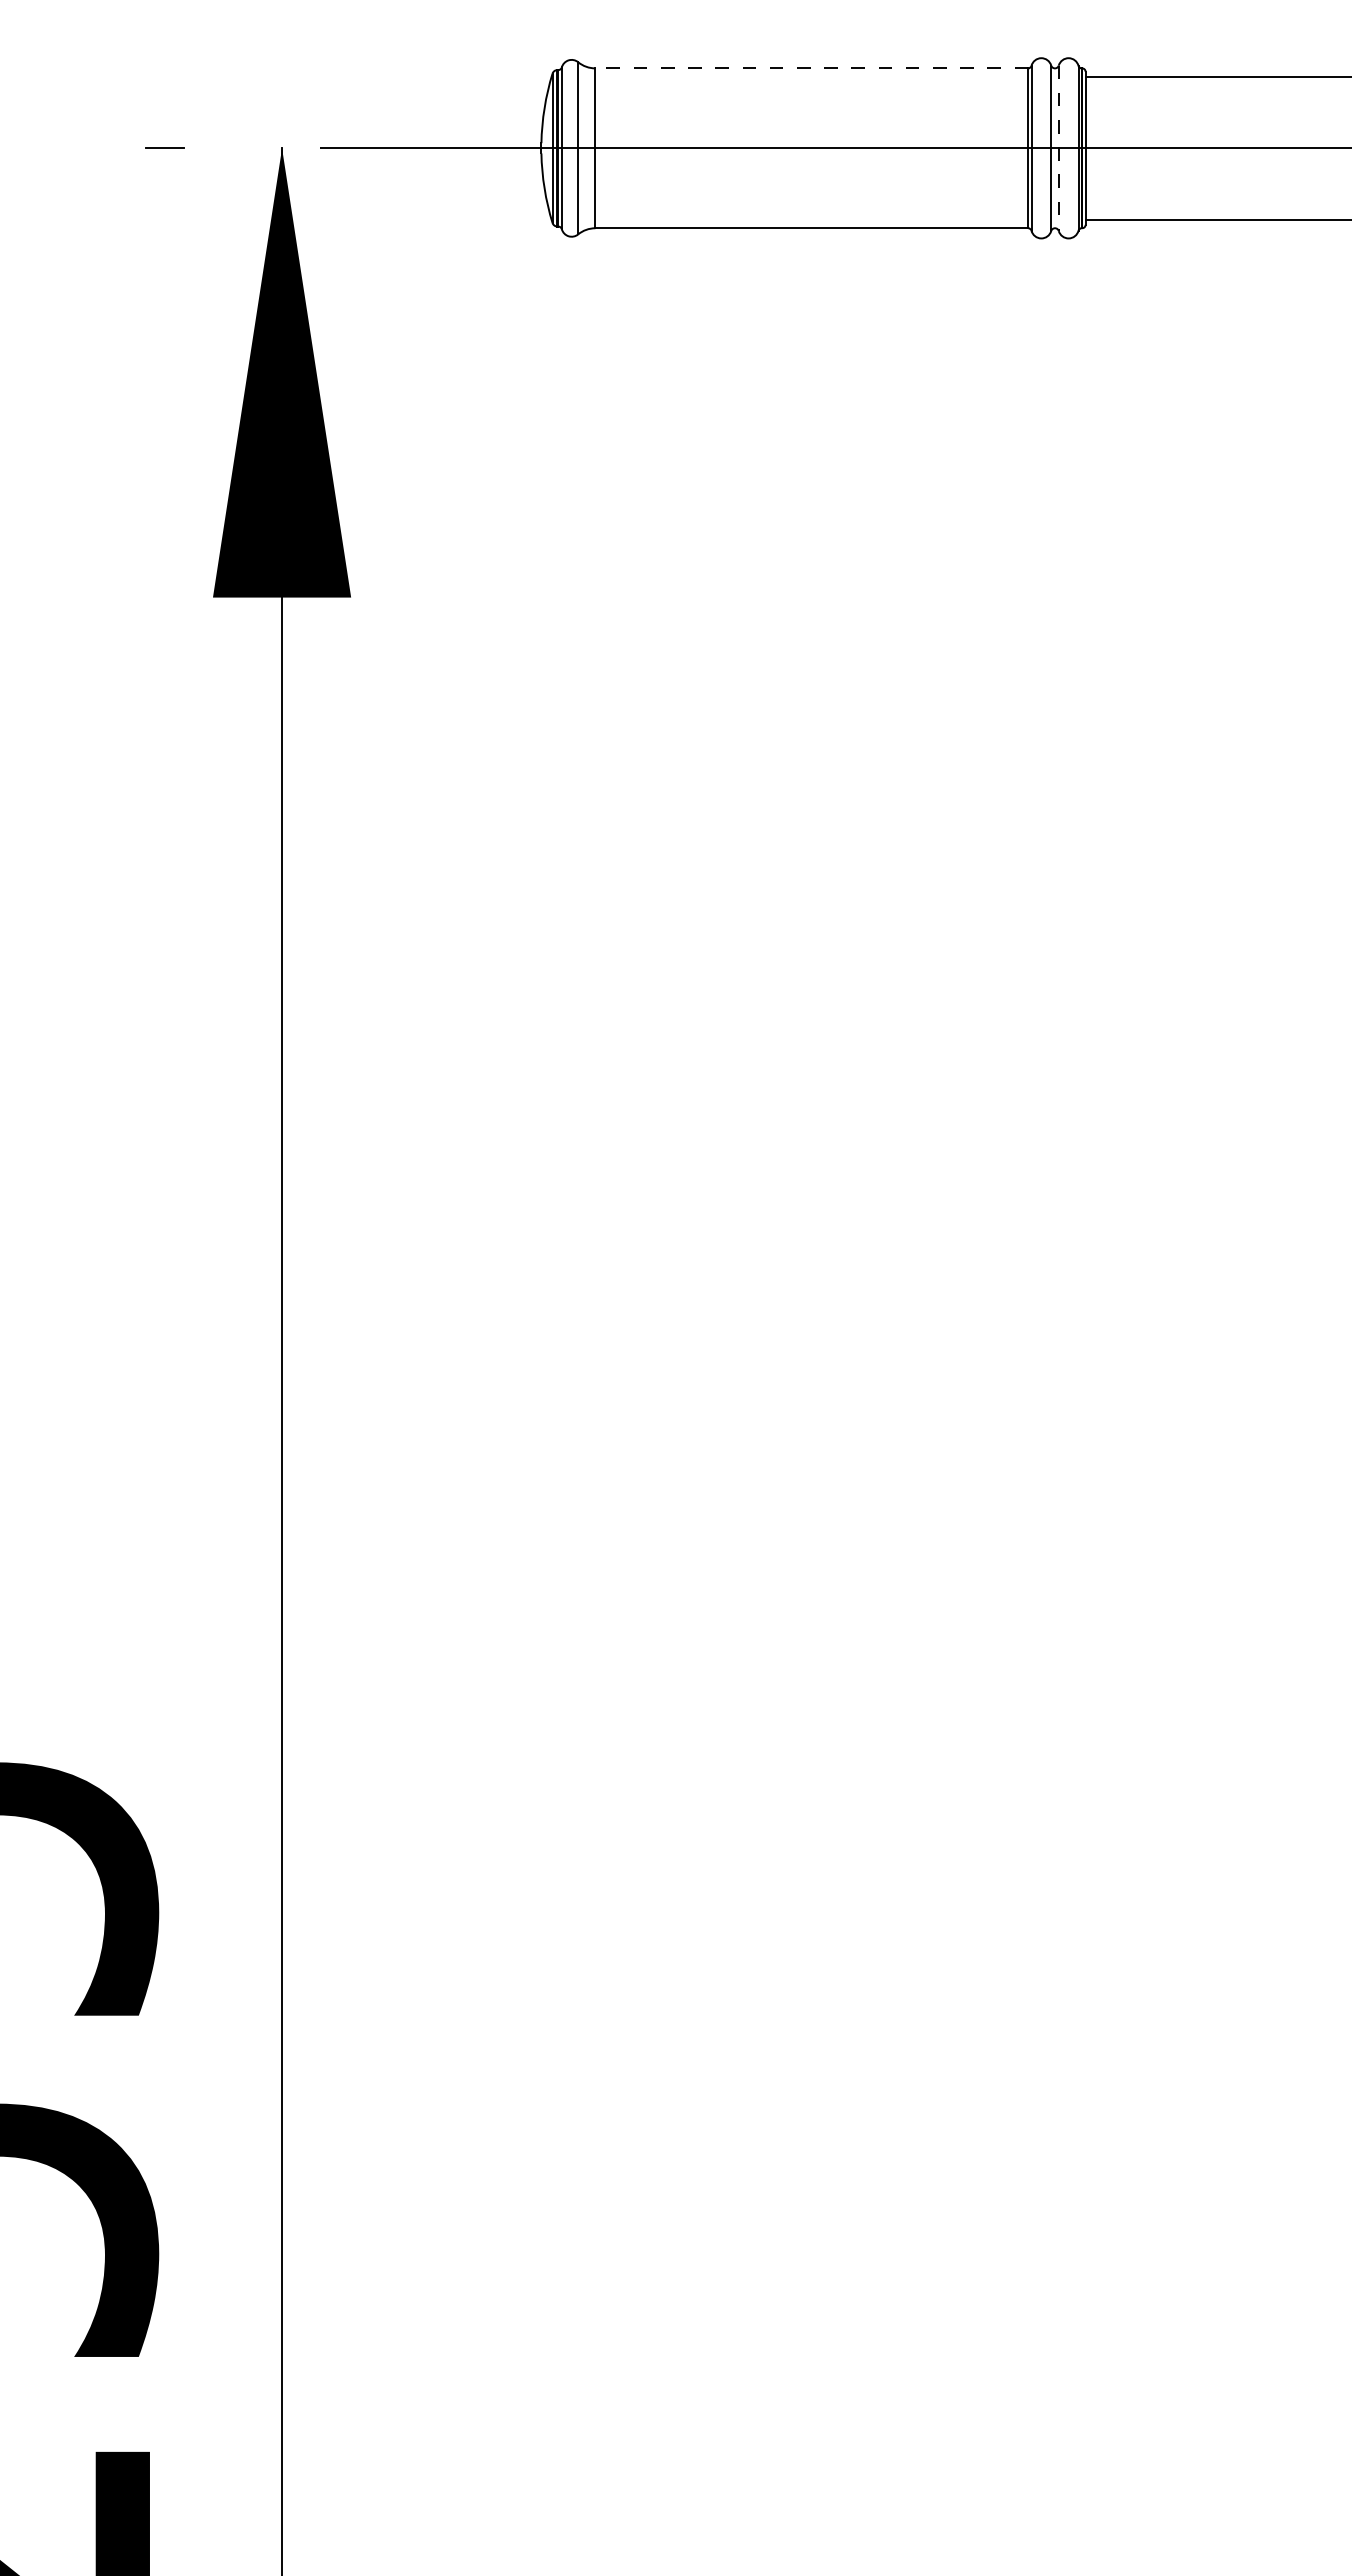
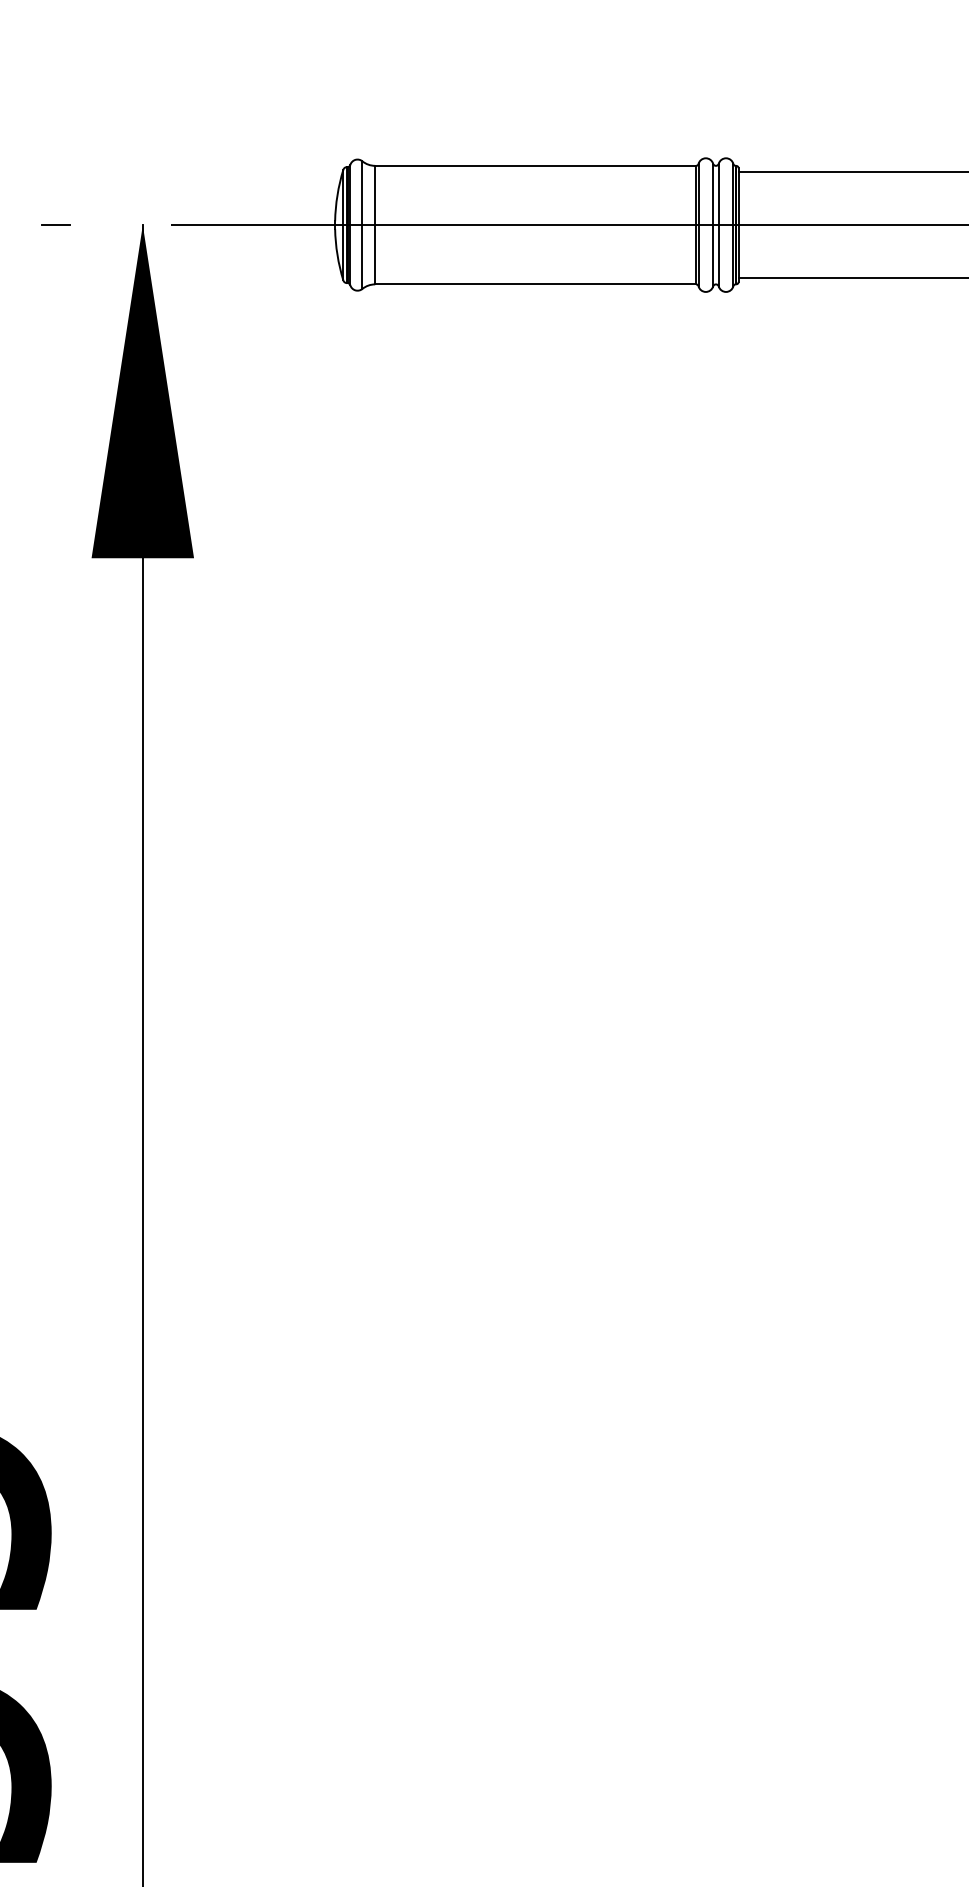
line: (811, 68) -> (535, 165), dashed -> solid
line: (1058, 148) -> (718, 225), dashed -> solid

